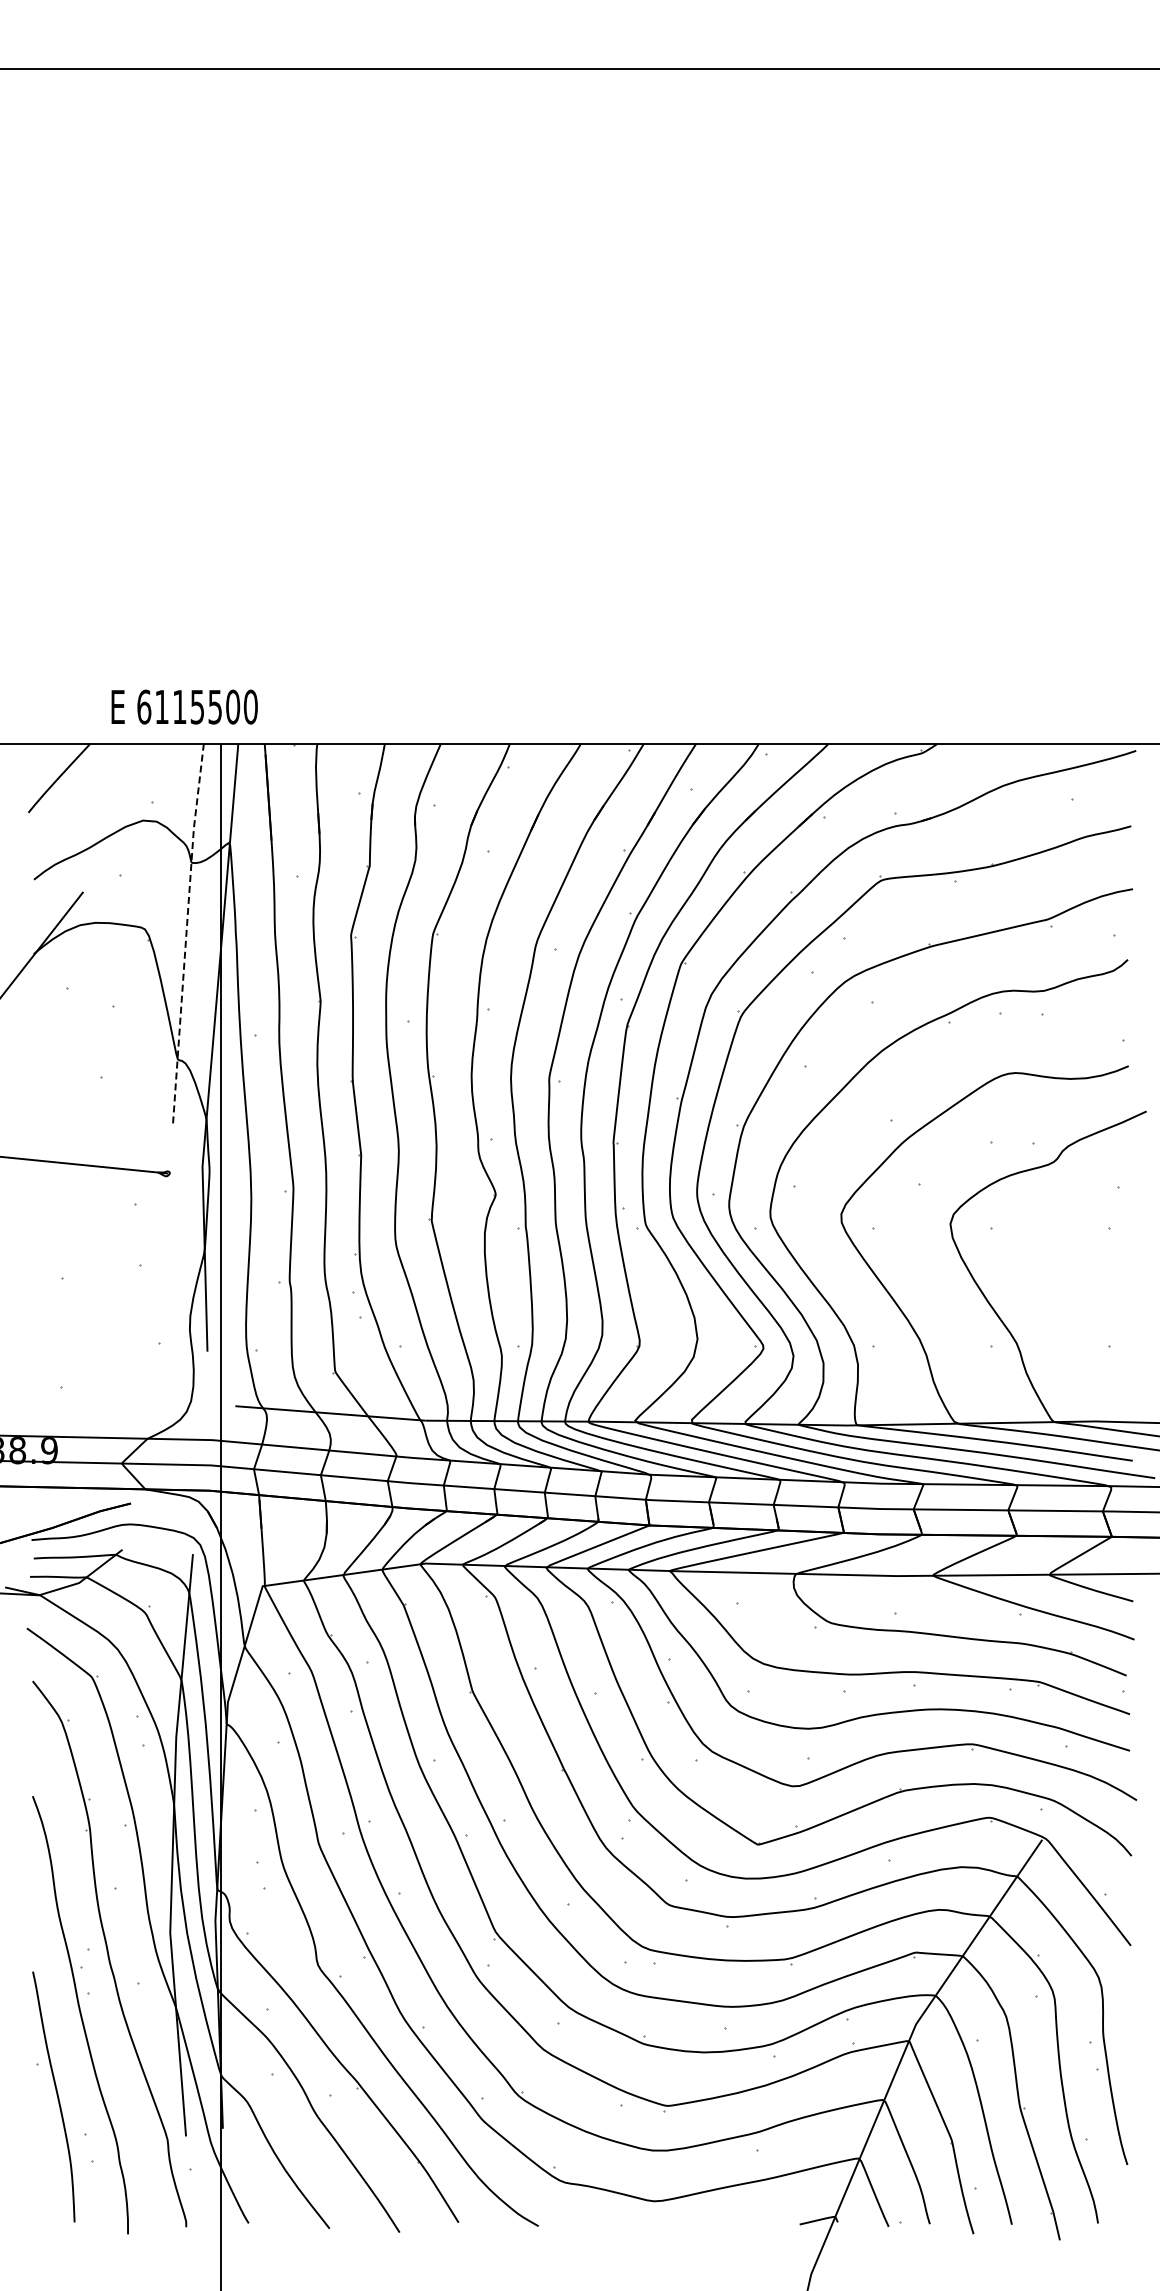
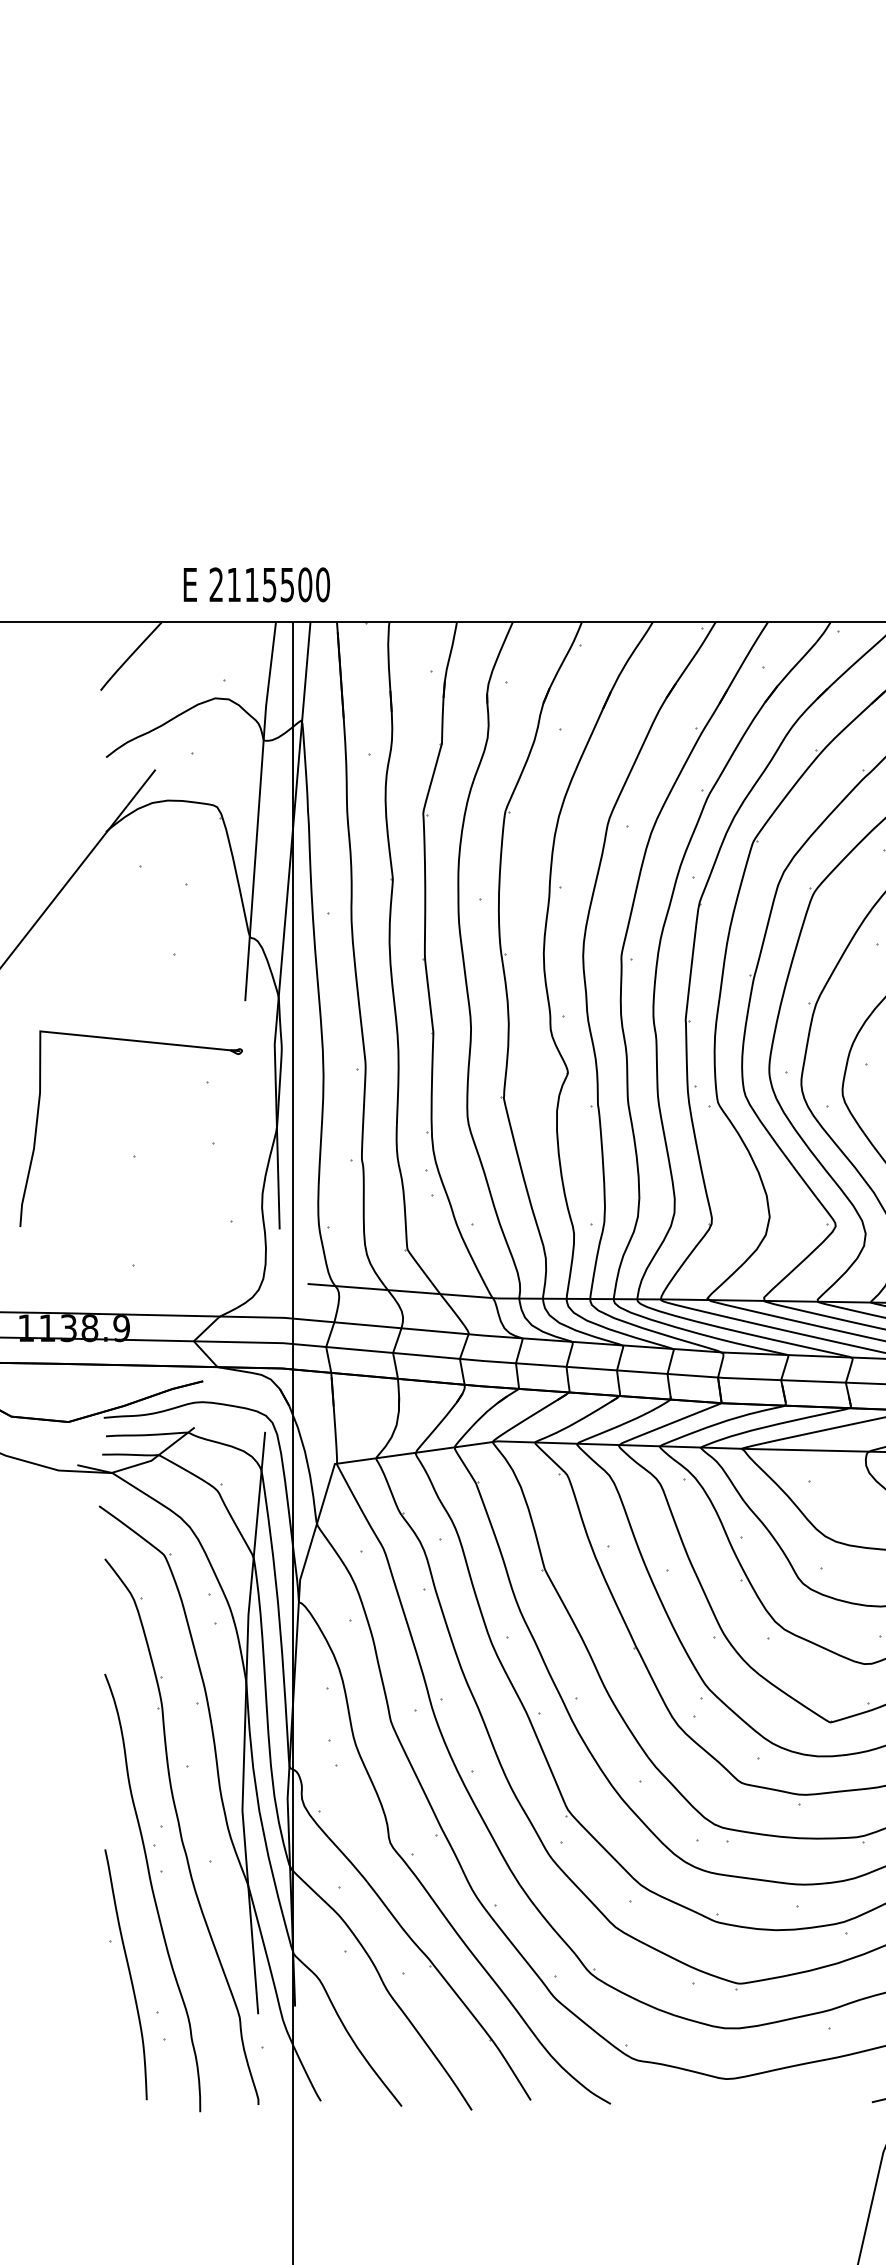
text: (144, 706) -> (216, 584), 6115500 -> 2115500
line: (186, 933) -> (258, 811), dashed -> solid

